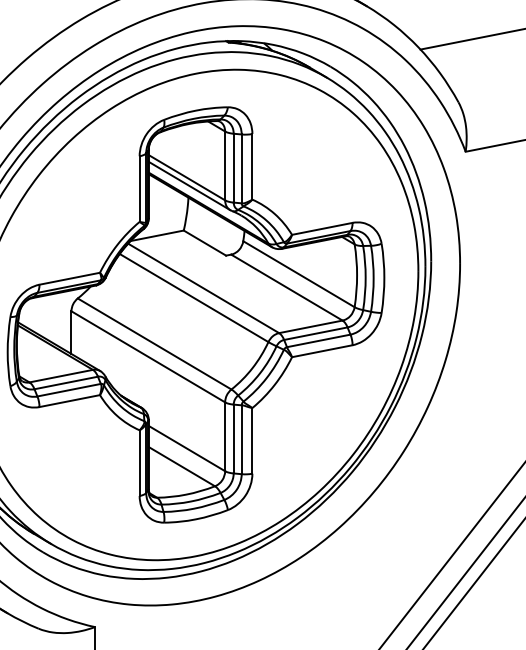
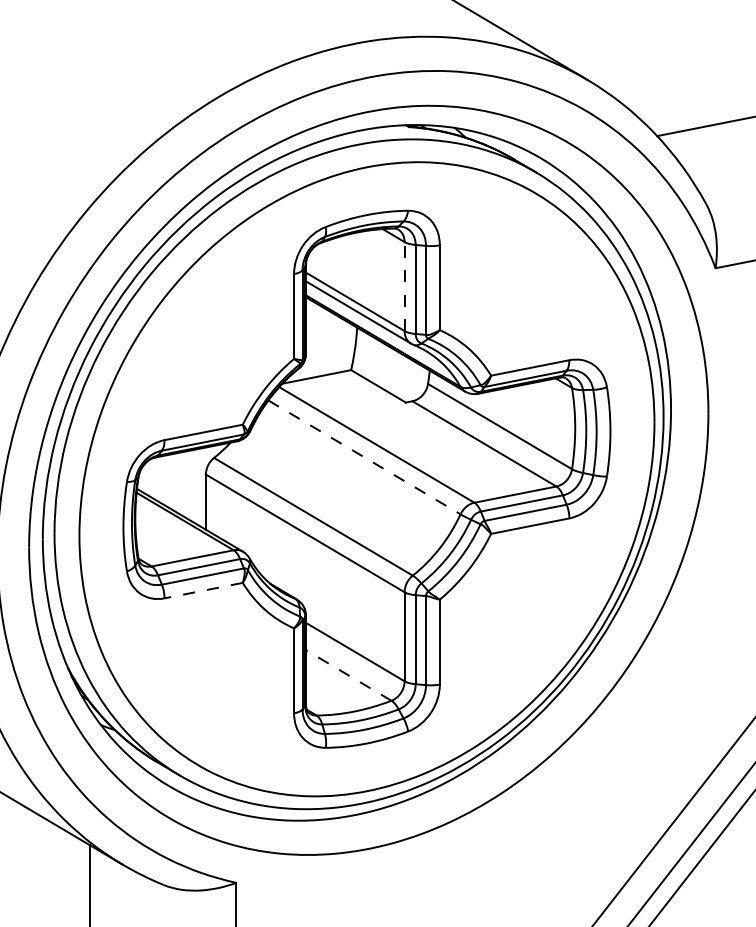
line: (225, 165) -> (404, 286), solid -> dashed
line: (194, 298) -> (364, 457), solid -> dashed
line: (69, 400) -> (203, 590), solid -> dashed
line: (181, 466) -> (348, 675), solid -> dashed

